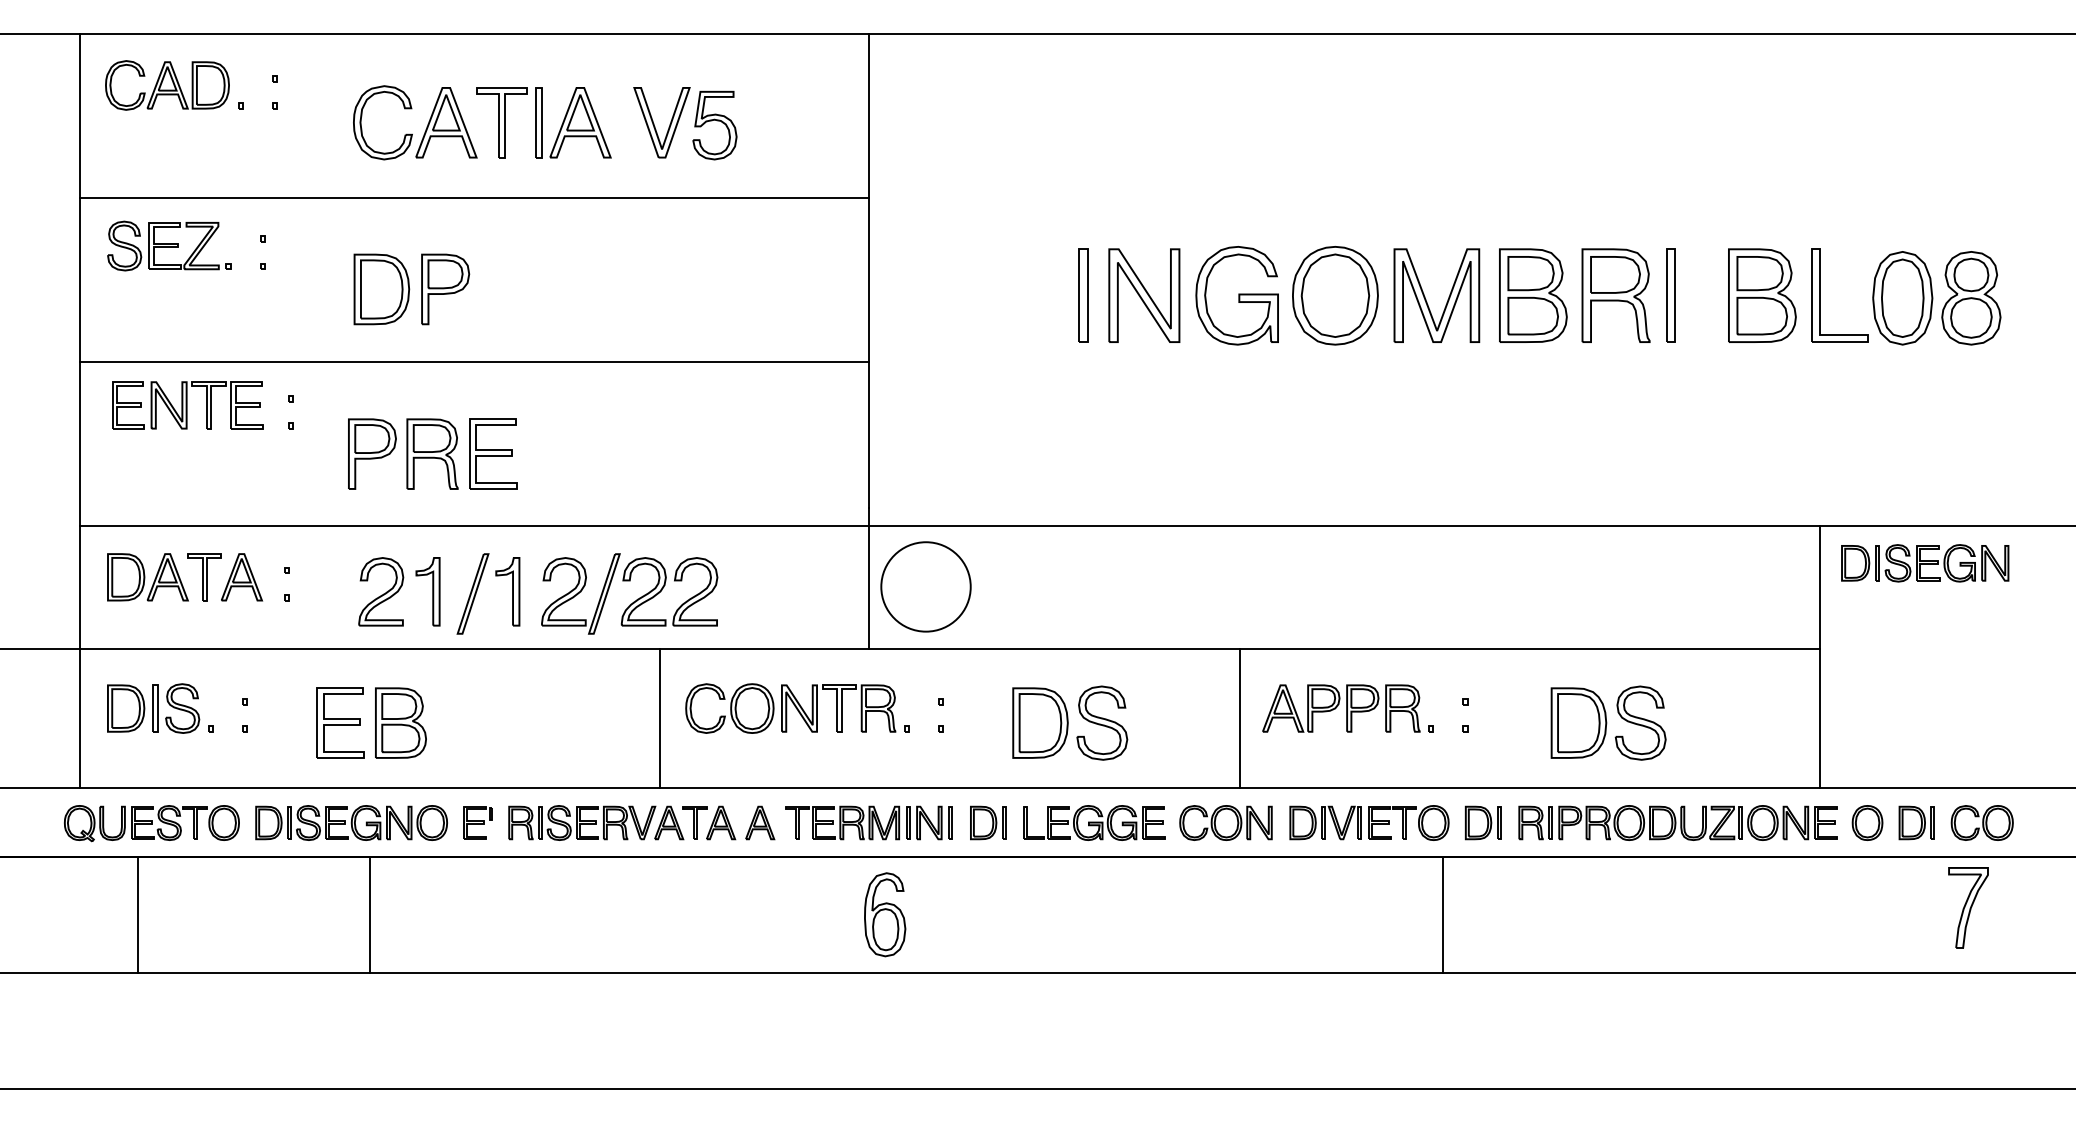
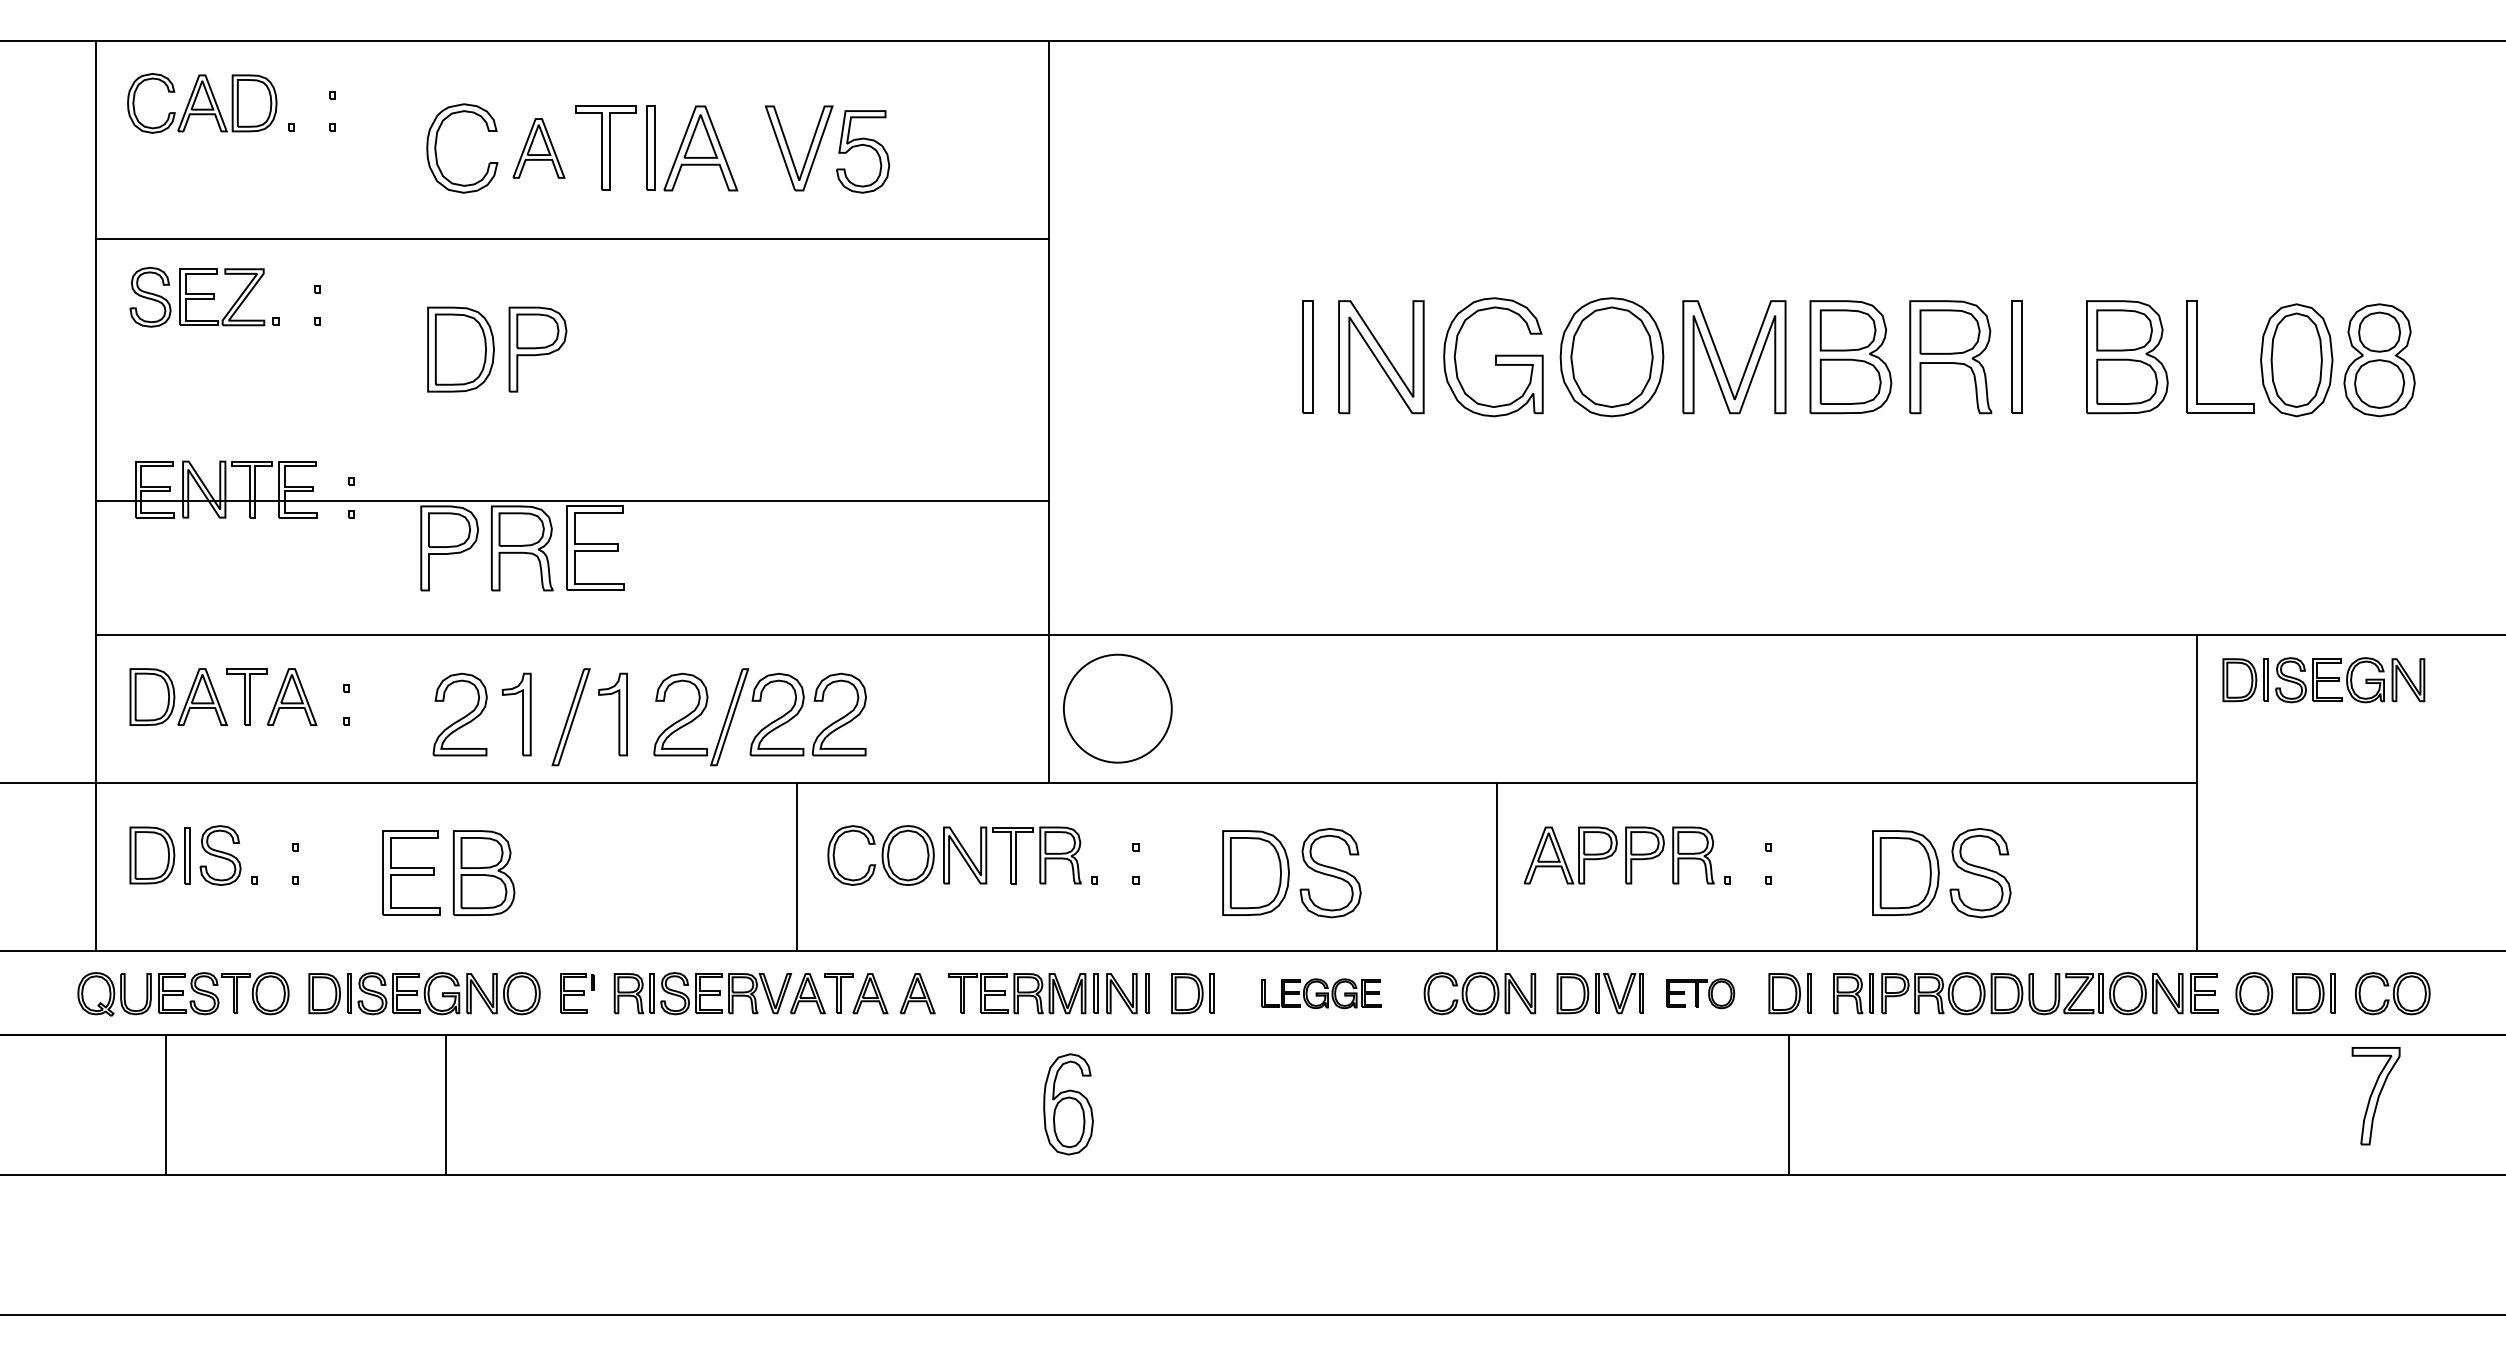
part: (446, 122) -> (538, 148), size x0.7
line: (474, 361) -> (572, 500), moved
part: (1094, 822) -> (1321, 993), size x0.7
part: (1408, 822) -> (1700, 993), size x0.7
line: (1442, 915) -> (1788, 1105), moved

